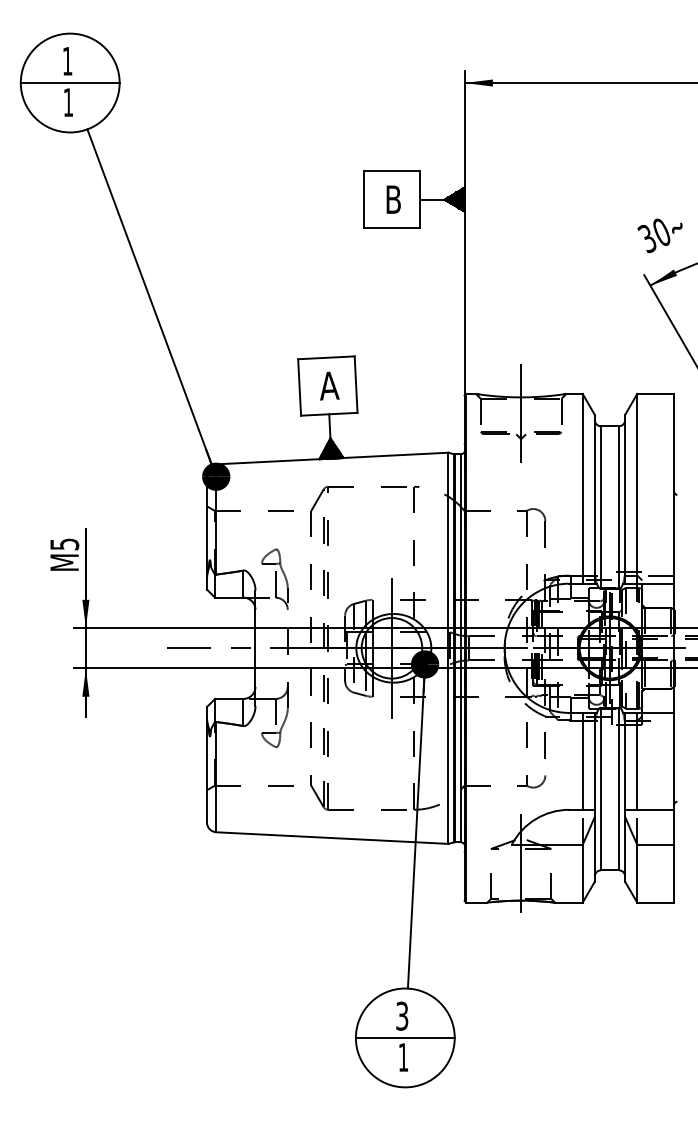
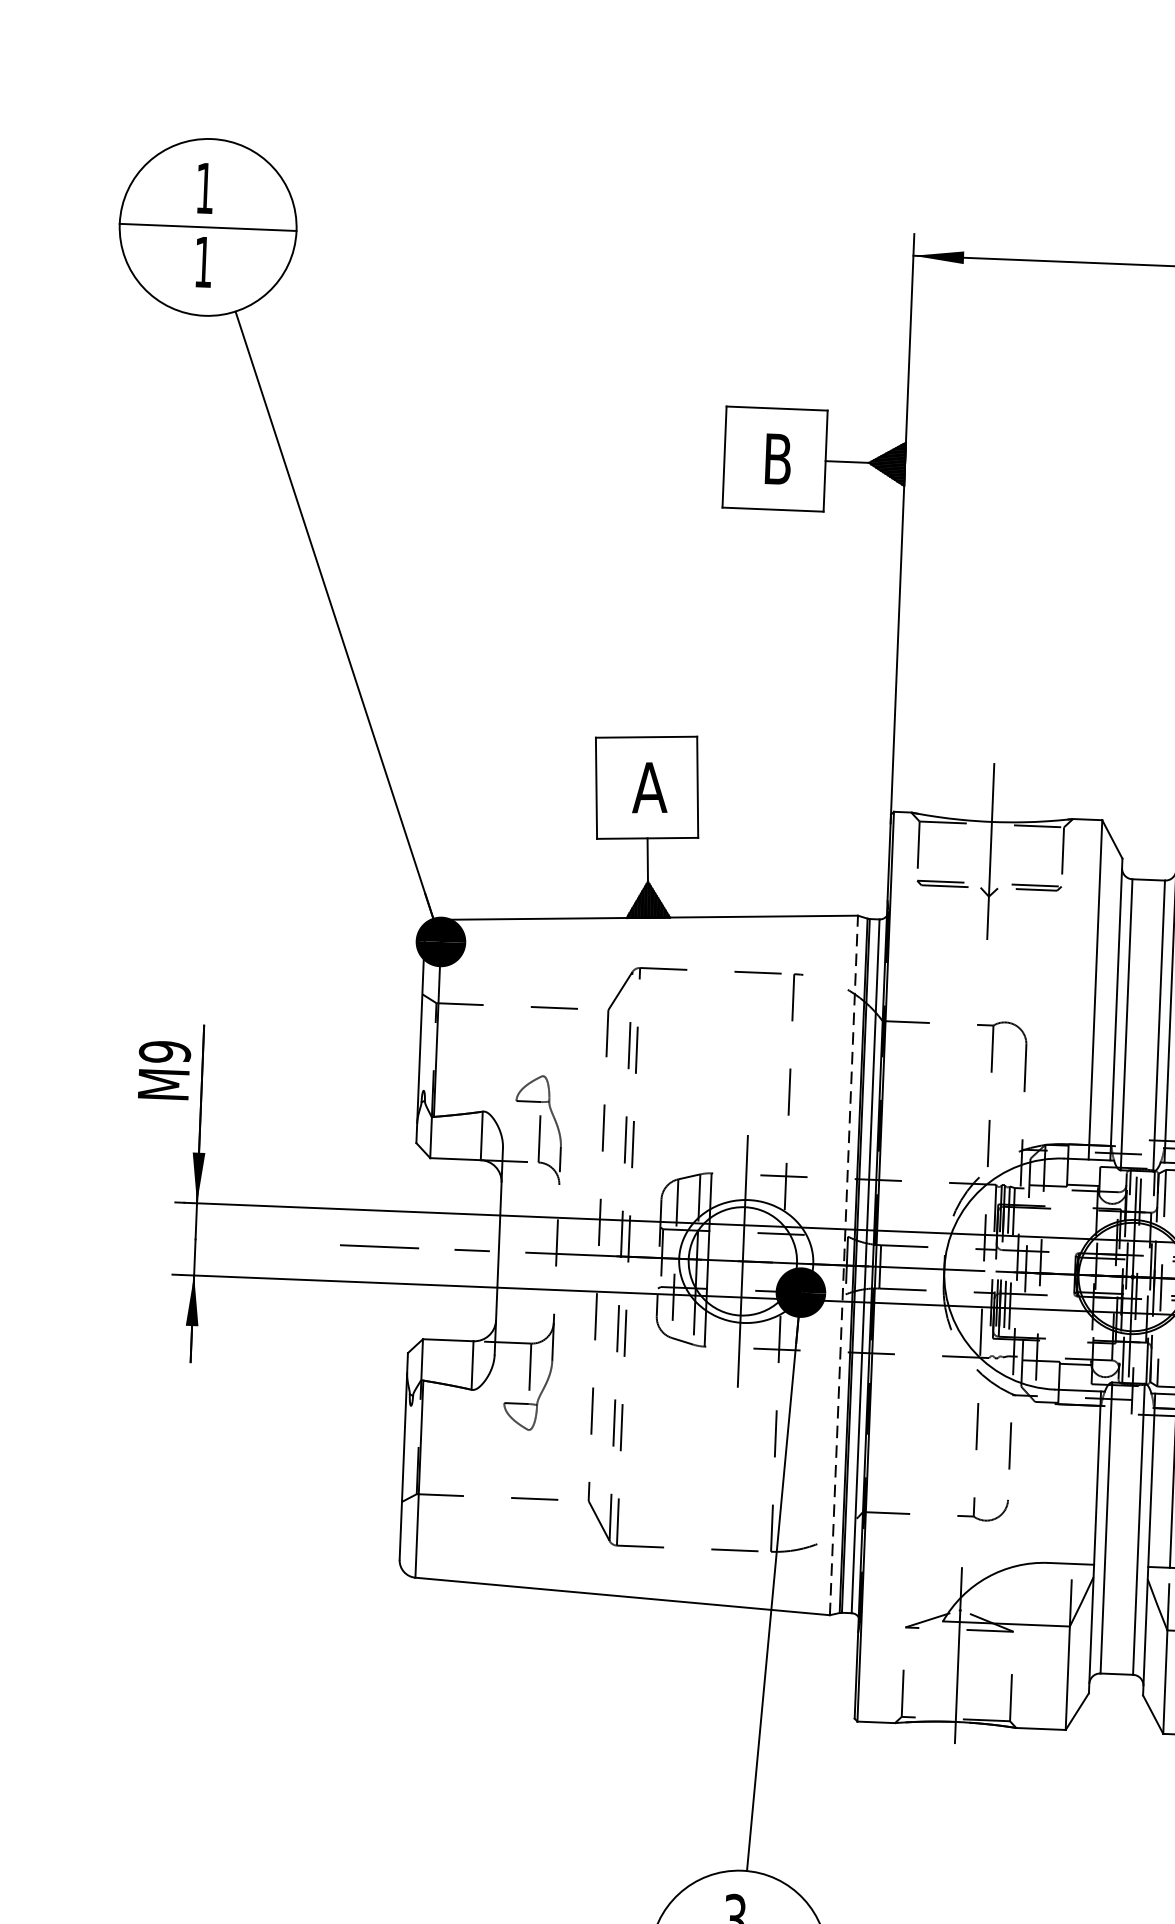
text: (64, 544) -> (164, 1052), M5 -> M9
line: (448, 648) -> (843, 1265), solid -> dashed
line: (582, 760) -> (1075, 1475), removed

